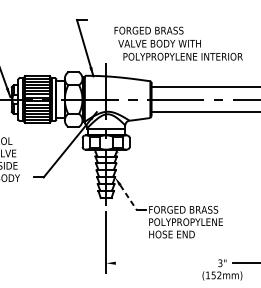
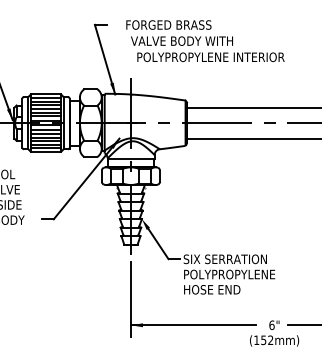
text: (178, 43) -> (205, 41), moved
line: (128, 197) -> (158, 244), dashed -> solid
text: (183, 209) -> (226, 259), FORGED BRASS -> SIX SERRATION
text: (219, 262) -> (271, 324), 3" -> 6"
line: (156, 263) -> (193, 325), added

